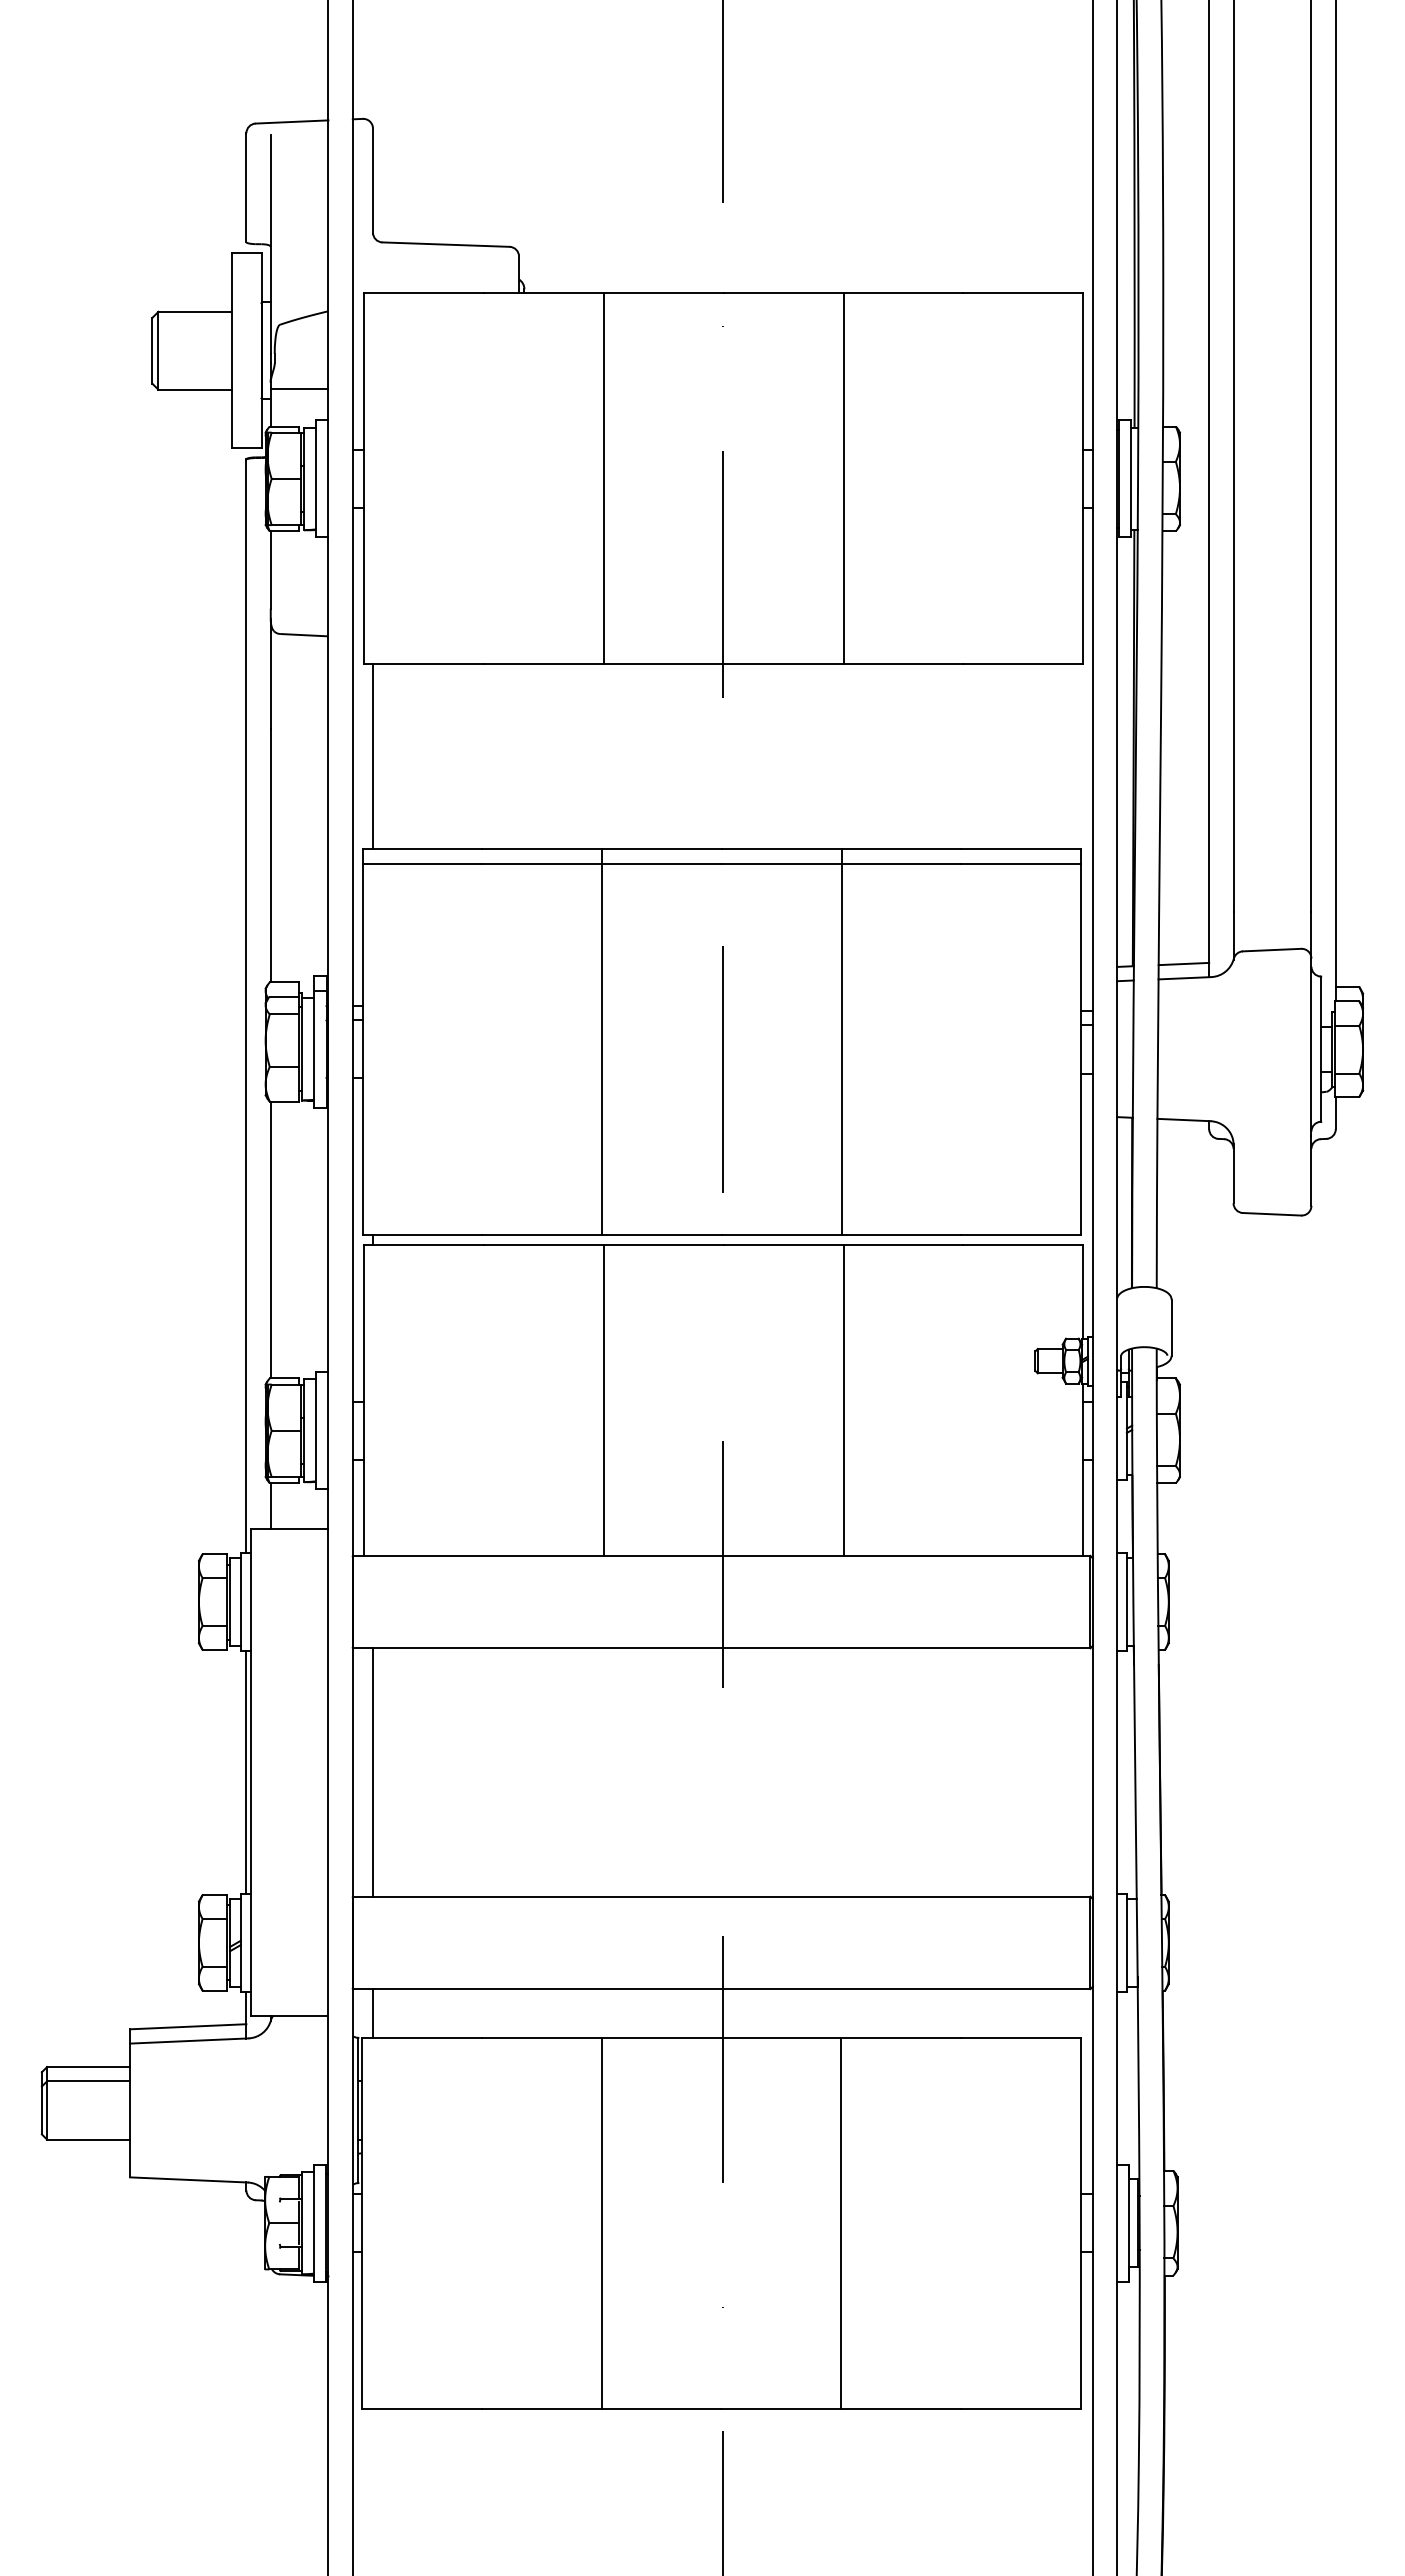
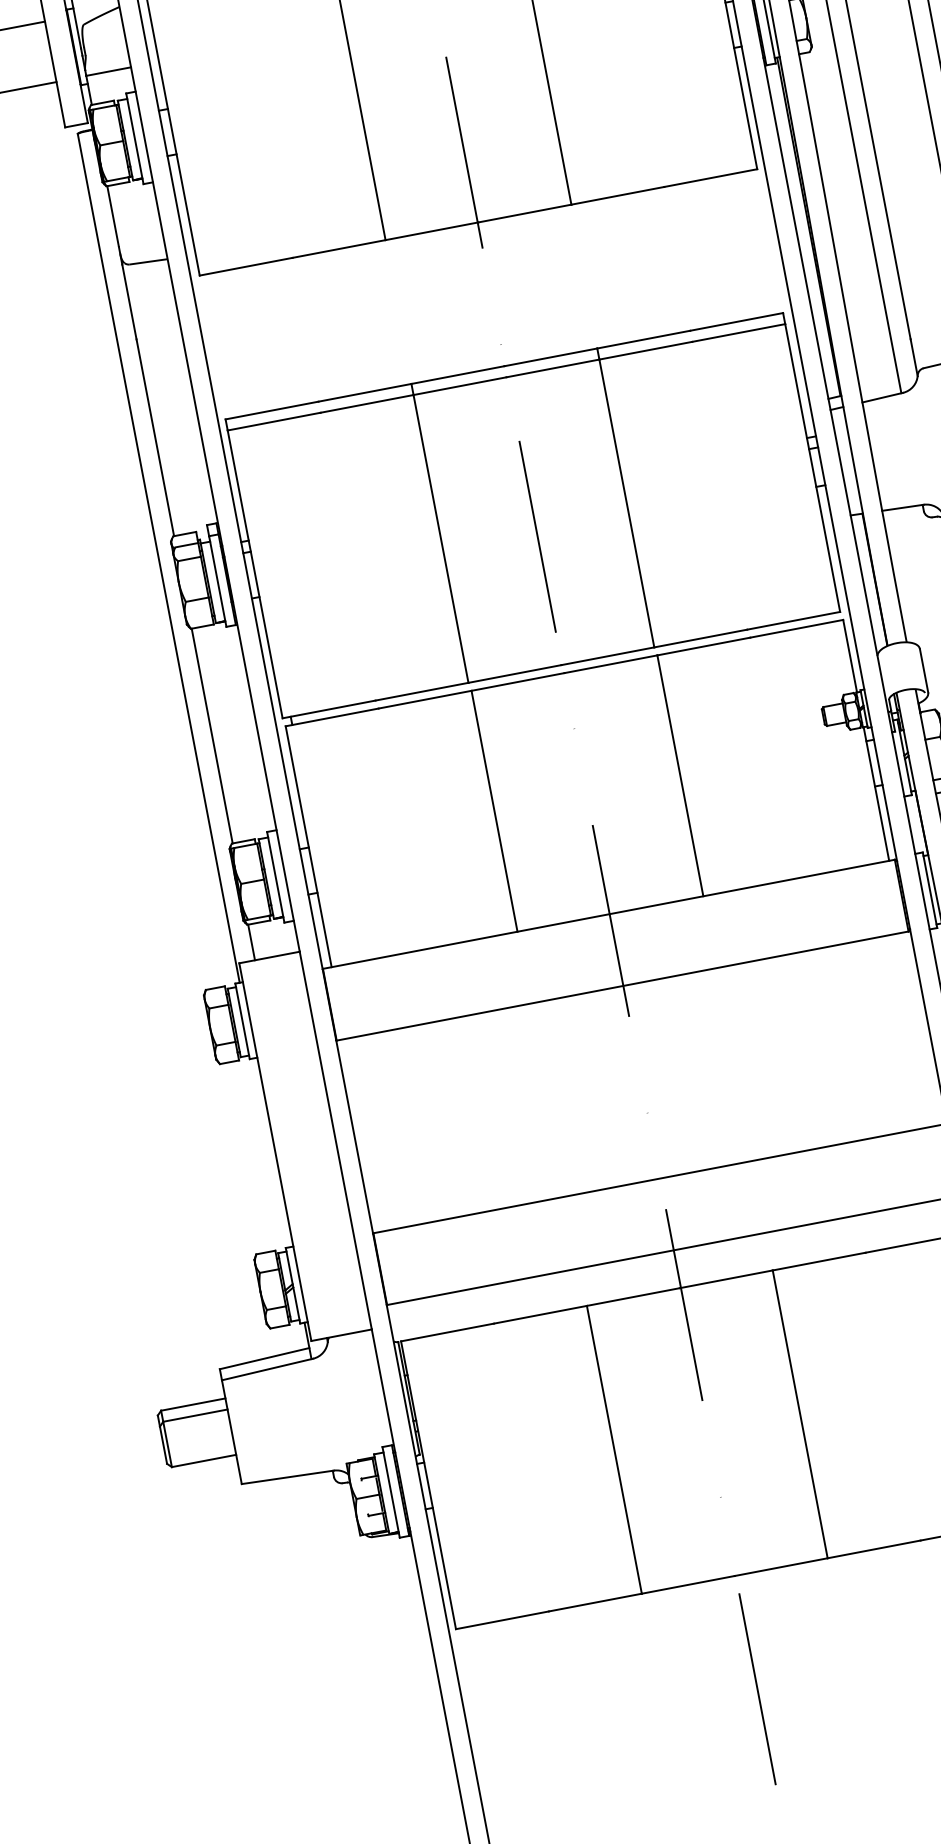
line: (373, 756) -> (220, 345), removed
line: (1183, 963) -> (879, 386), removed
line: (246, 1772) -> (272, 1152), removed
line: (373, 1772) -> (370, 1133), removed
line: (373, 2013) -> (406, 1320), removed

